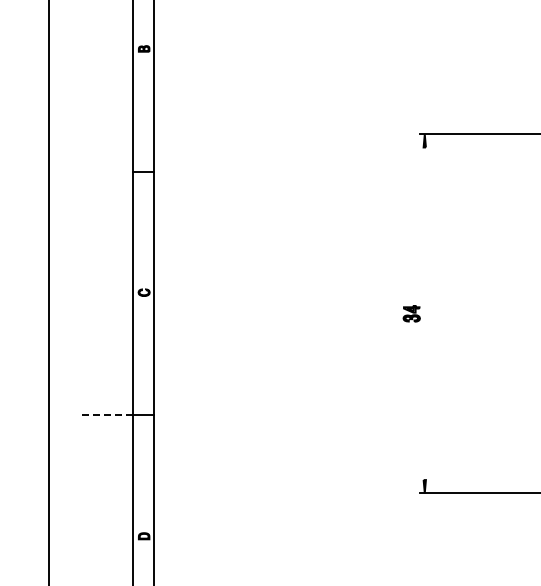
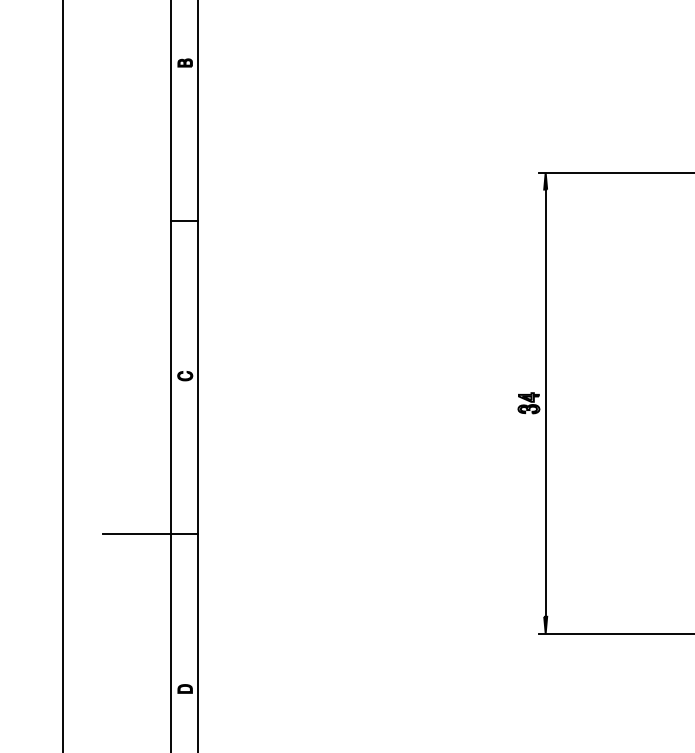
line: (424, 313) -> (545, 402), added
line: (106, 415) -> (136, 533), dashed -> solid

